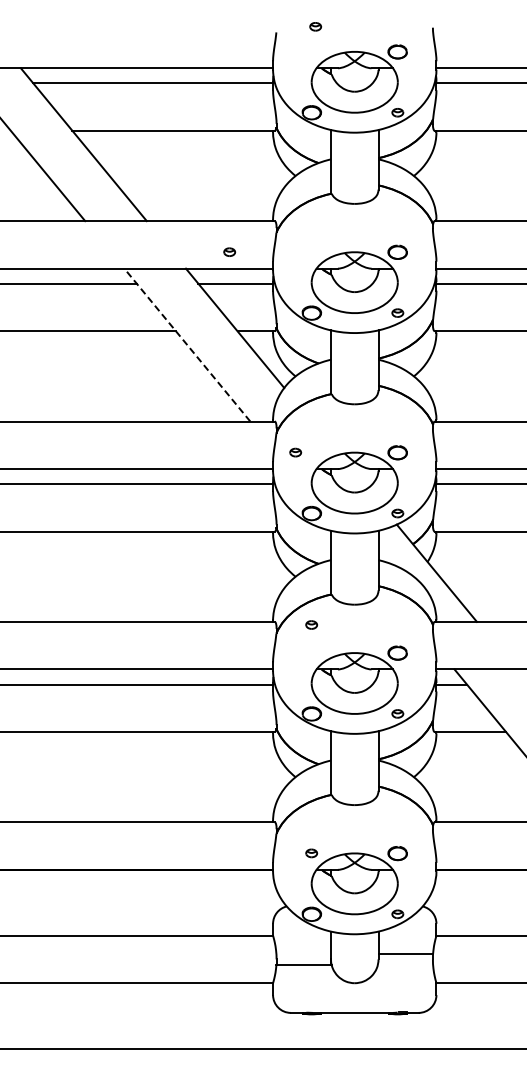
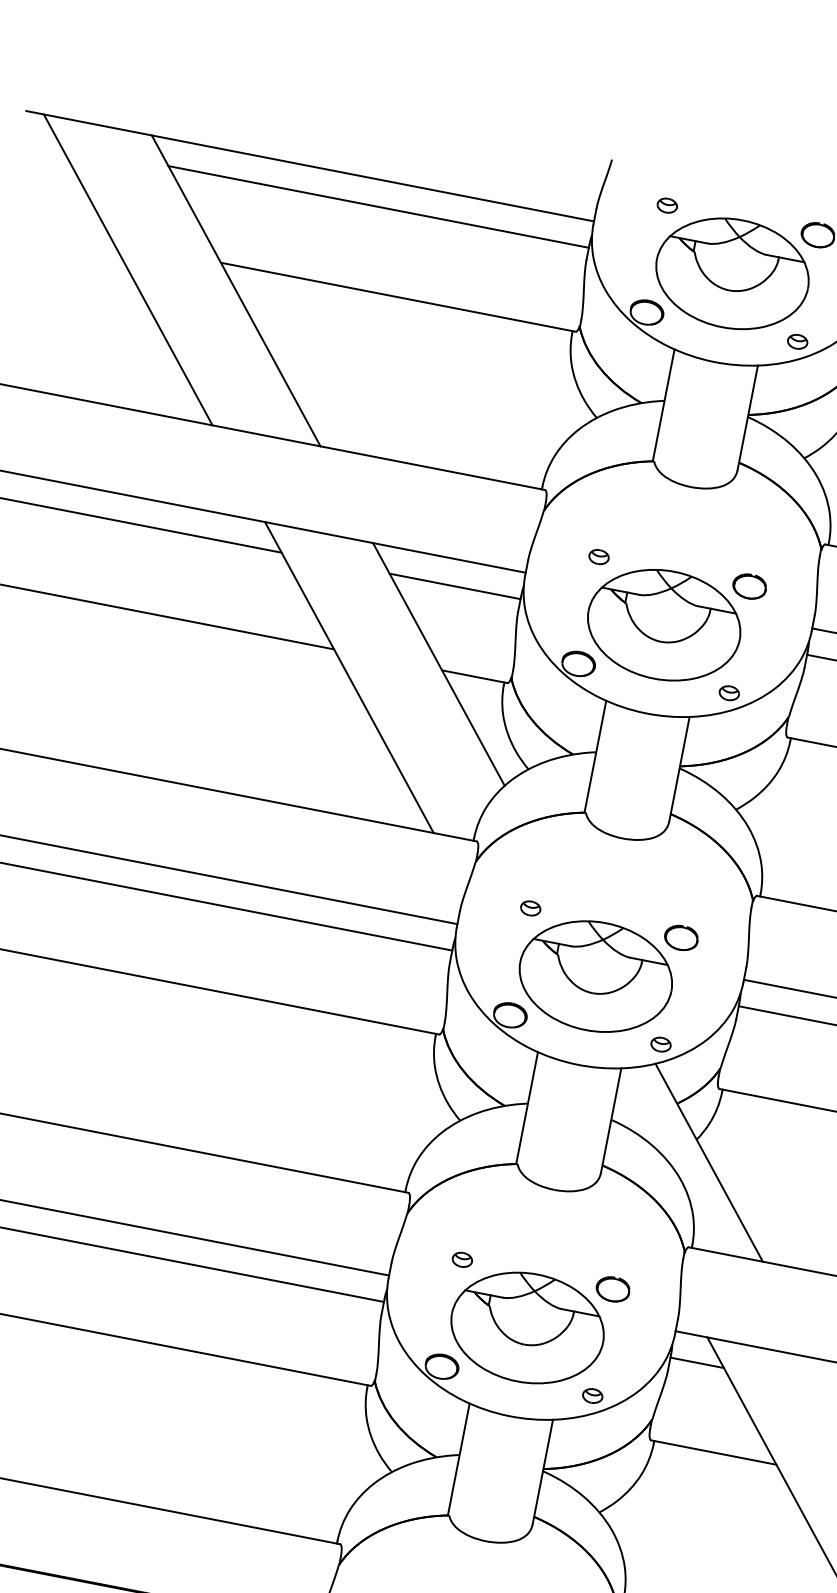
part: (315, 26) -> (667, 205), moved
part: (229, 251) -> (598, 555), moved
line: (187, 344) -> (349, 676), dashed -> solid
part: (295, 452) -> (530, 908), moved
part: (311, 624) -> (462, 1258), moved

